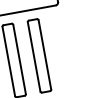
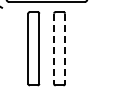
line: (45, 55) -> (65, 49), solid -> dashed
line: (34, 57) -> (54, 49), solid -> dashed

